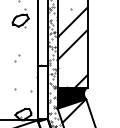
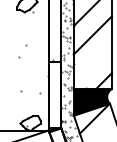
part: (17, 58) -> (23, 52), size x1.6

